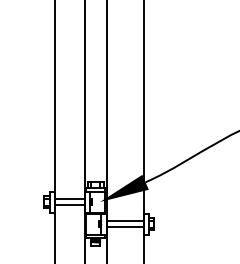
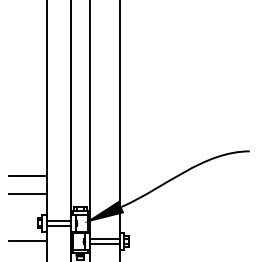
line: (32, 144) -> (28, 175), added
line: (32, 167) -> (28, 194), added
line: (32, 224) -> (28, 241), added

